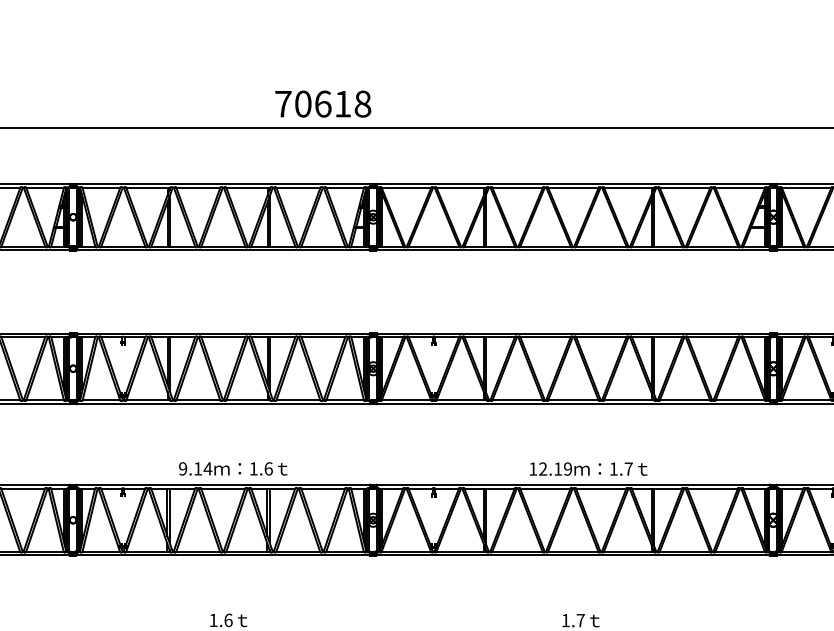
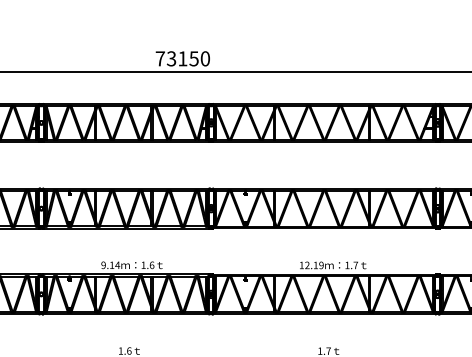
text: (333, 103) -> (188, 58), 70618 -> 73150

